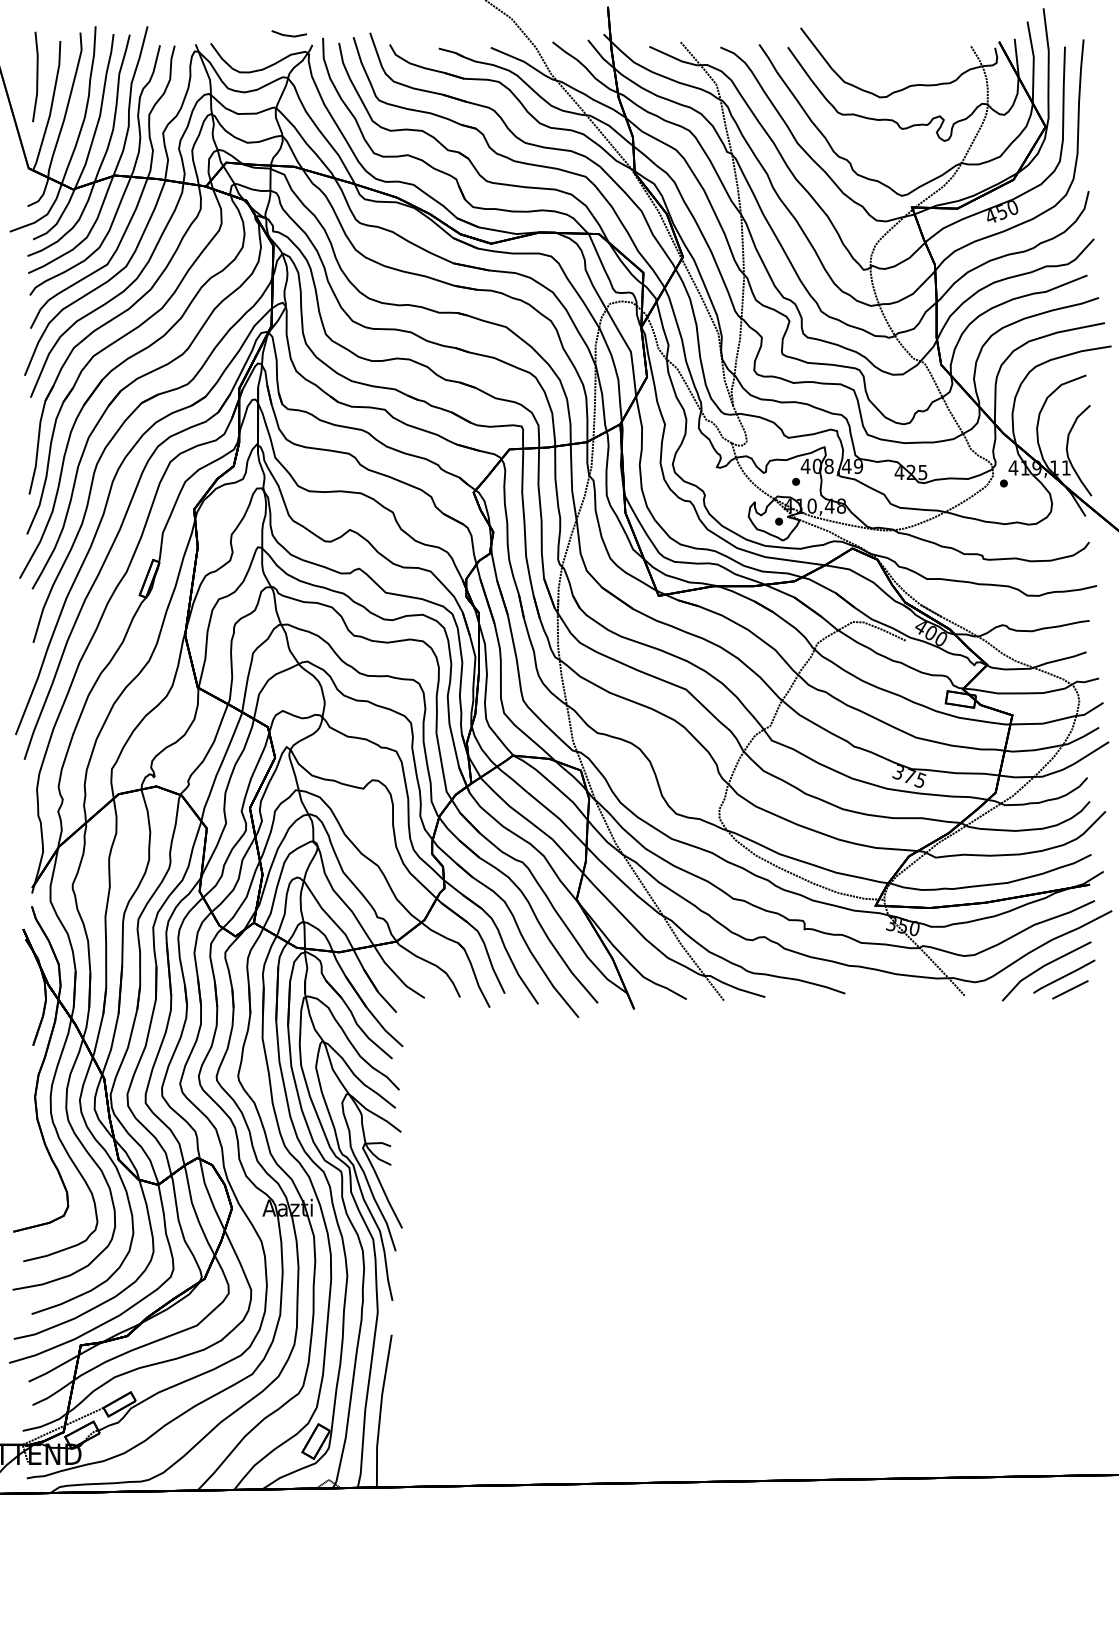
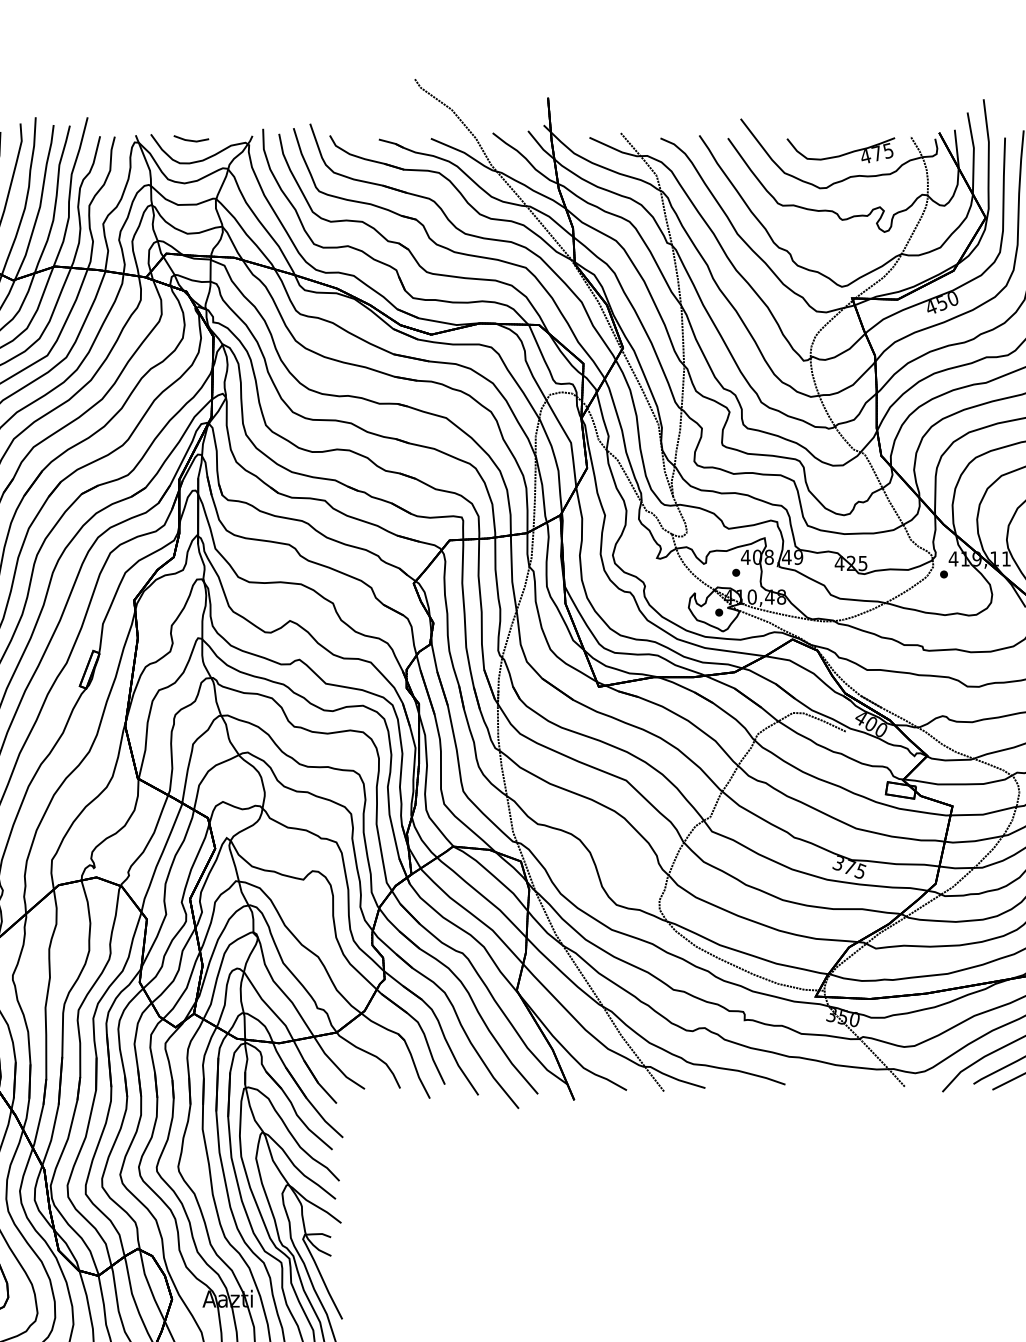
line: (288, 34) -> (190, 139), moved
part: (900, 59) -> (840, 150), added

